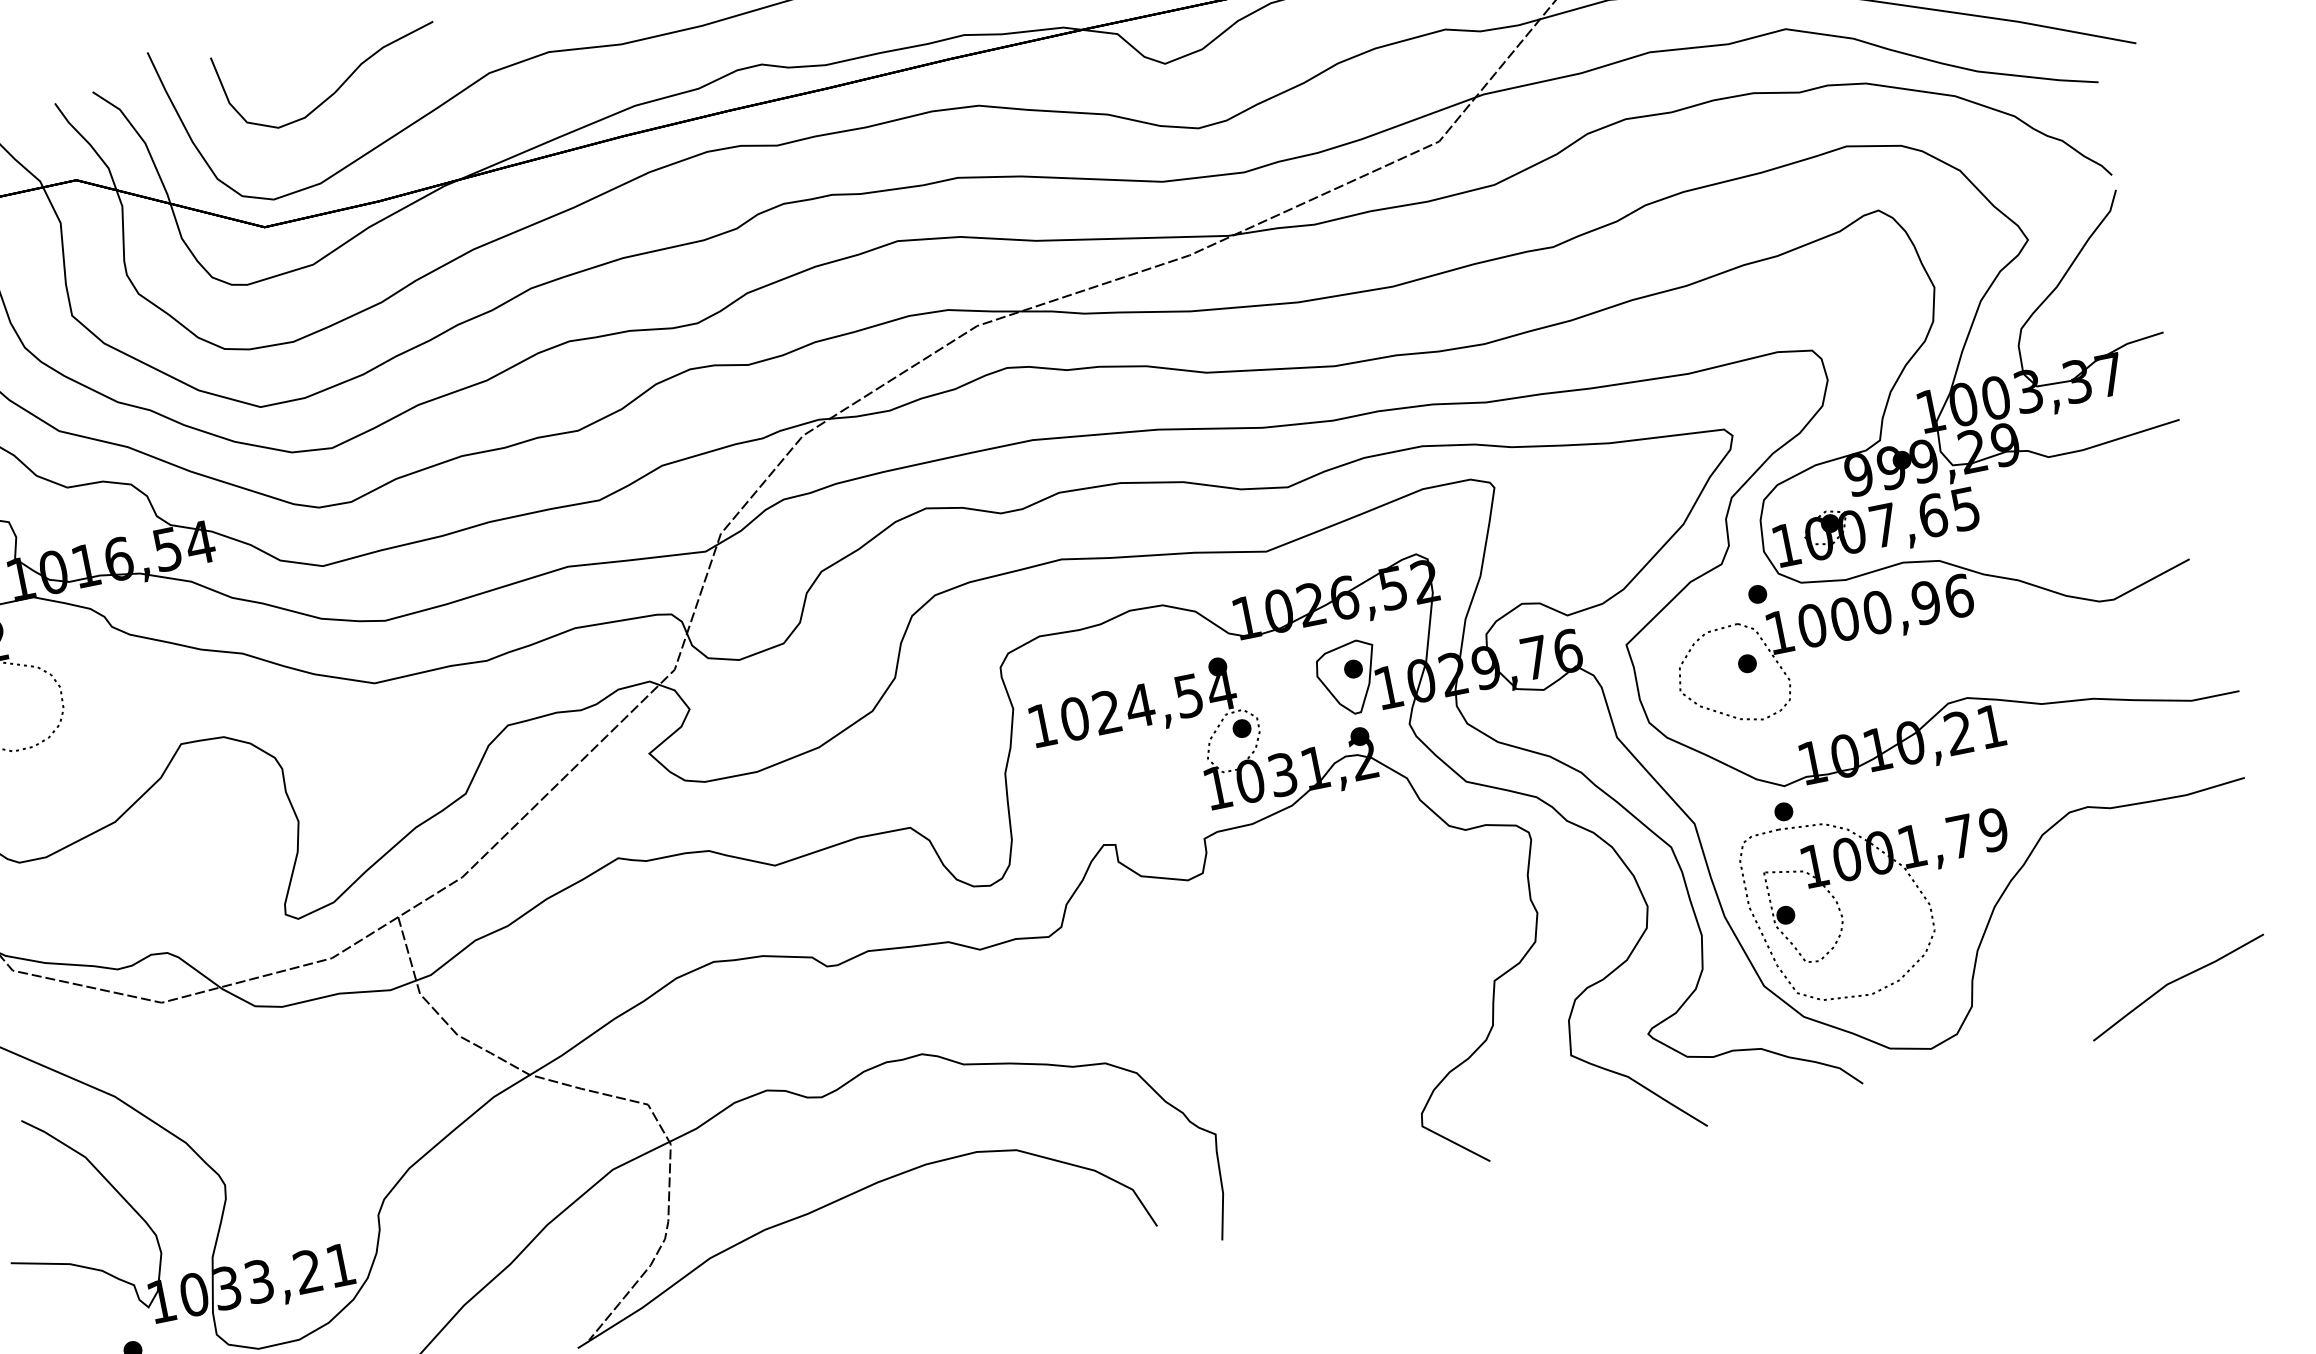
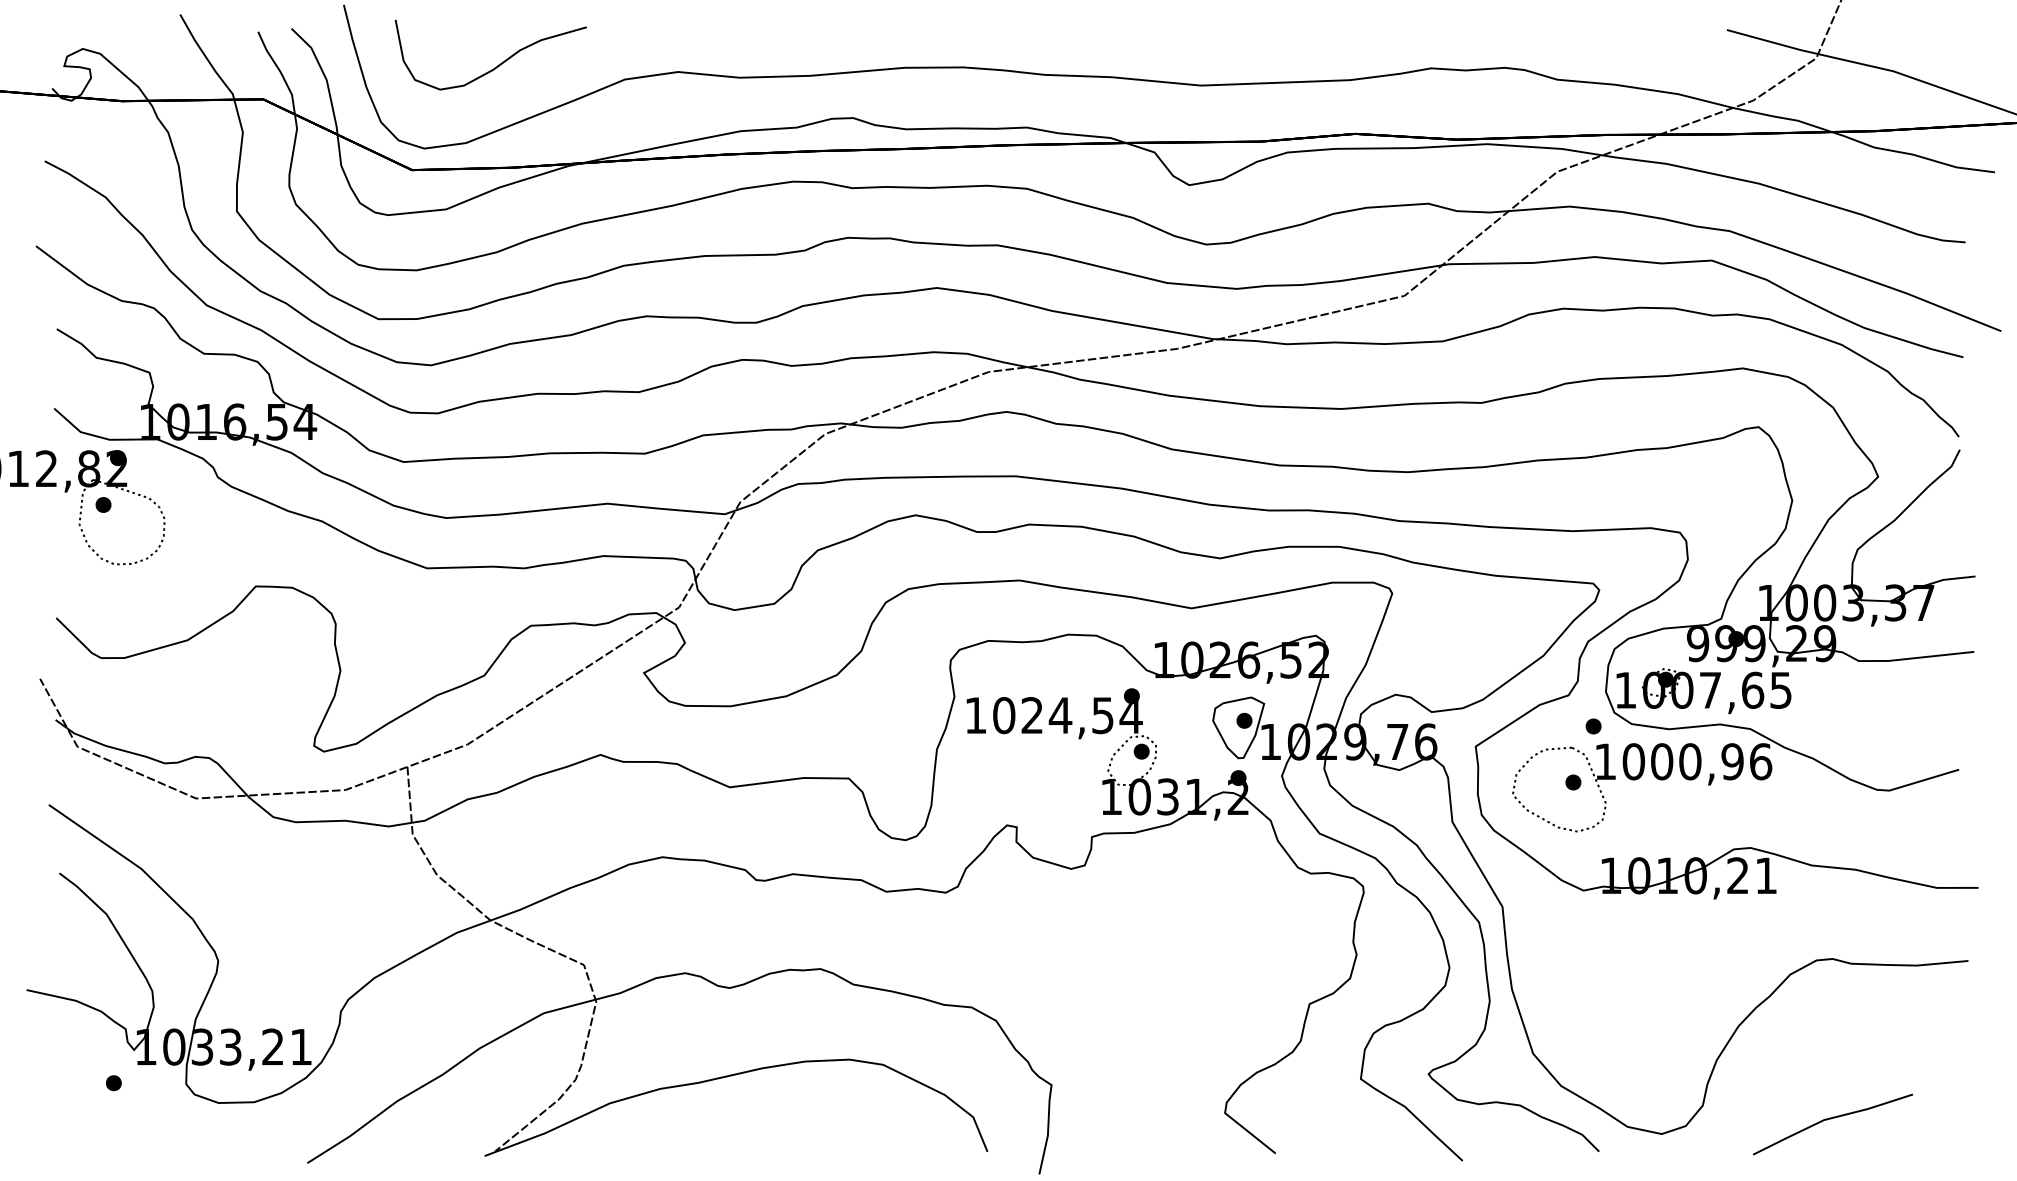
part: (1880, 874) -> (1648, 980), removed
line: (2175, 982) -> (1831, 1119), moved

